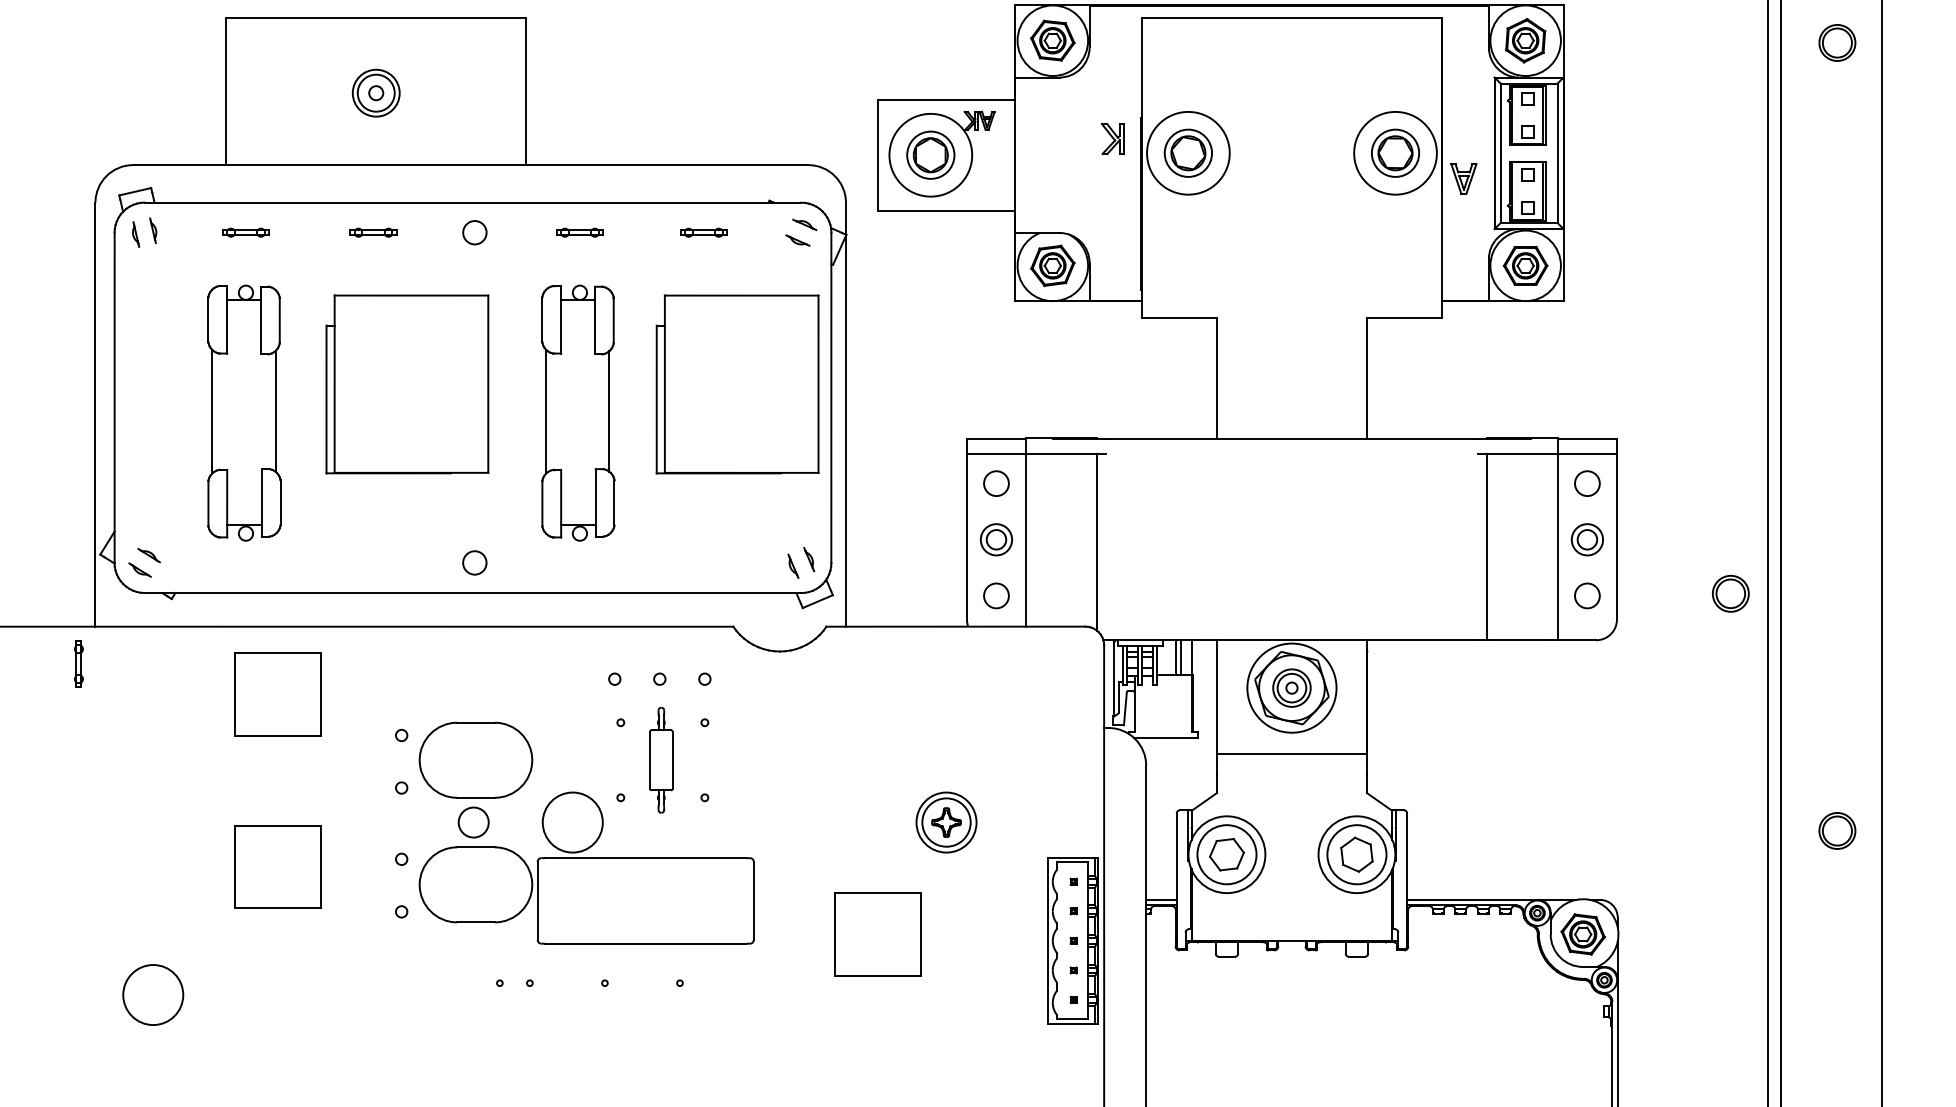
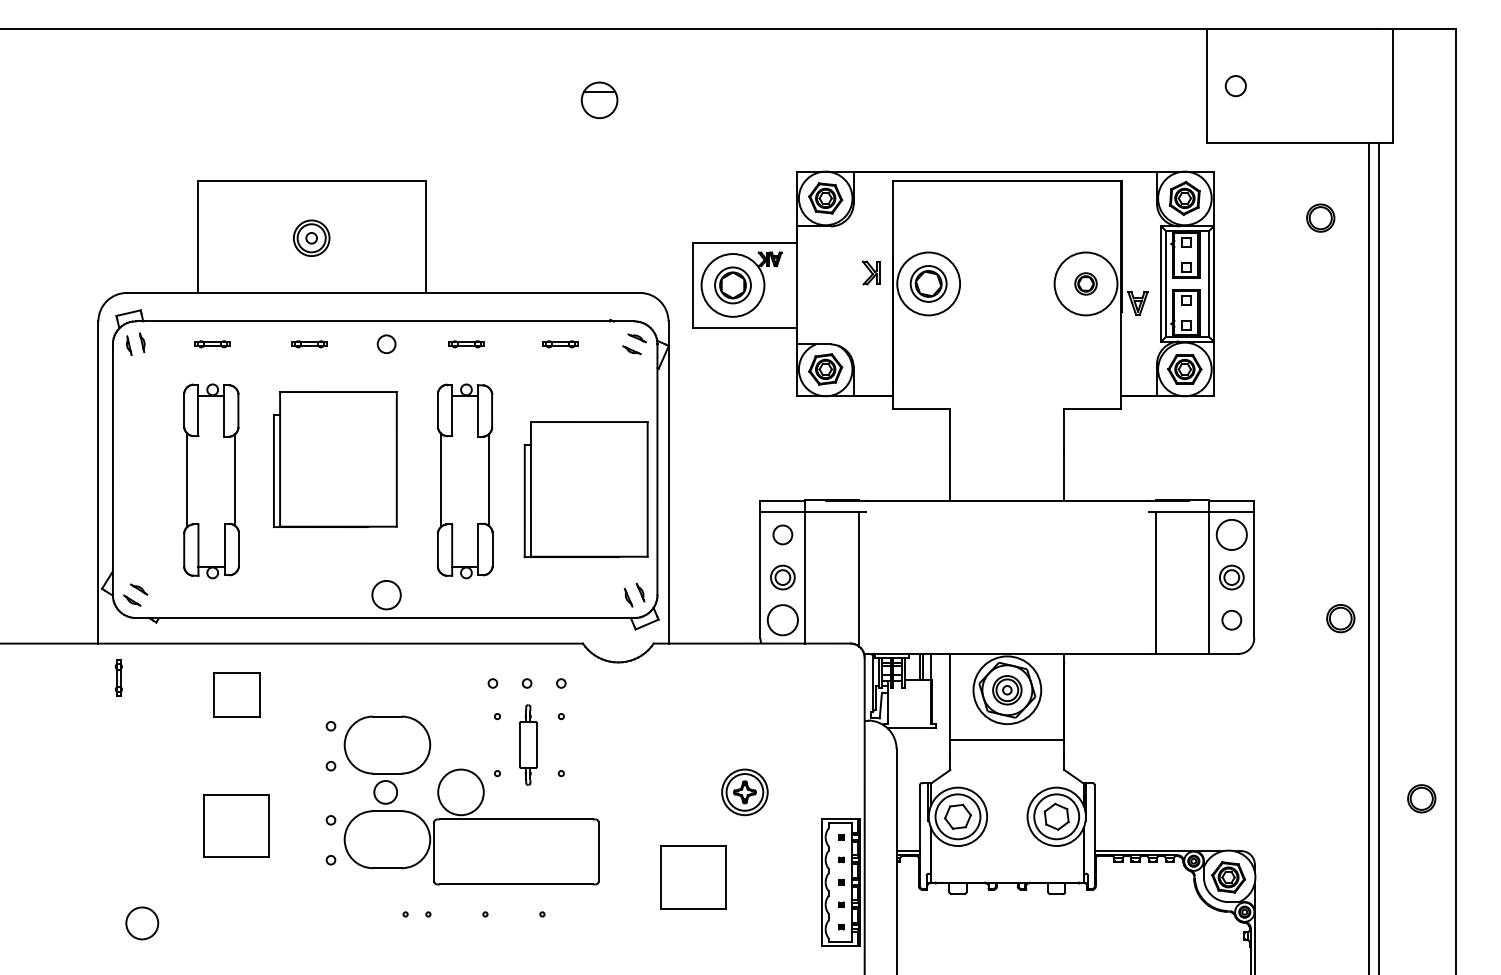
part: (1837, 42) -> (1320, 217), moved
part: (1394, 152) -> (1085, 283), size x0.6
part: (736, 384) -> (585, 489), moved
circle: (1586, 483) -> (1231, 534), size x1.6
circle: (474, 563) -> (386, 595), size x1.6
circle: (995, 594) -> (782, 619), size x1.6
part: (78, 663) -> (118, 677), moved
part: (277, 693) -> (236, 694), size x0.7
circle: (153, 995) -> (142, 923), size x0.7

